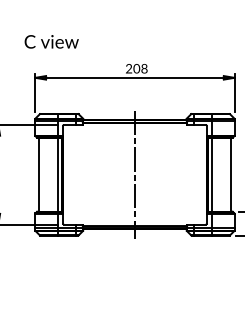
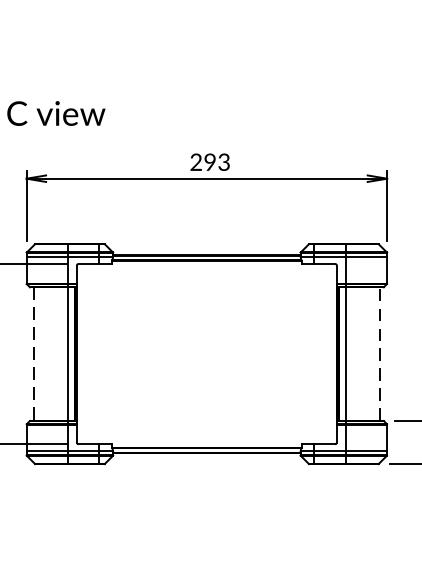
text: (140, 68) -> (216, 161), 208 -> 293
line: (39, 174) -> (34, 353), solid -> dashed
line: (134, 174) -> (206, 353), removed
line: (230, 174) -> (379, 353), solid -> dashed

